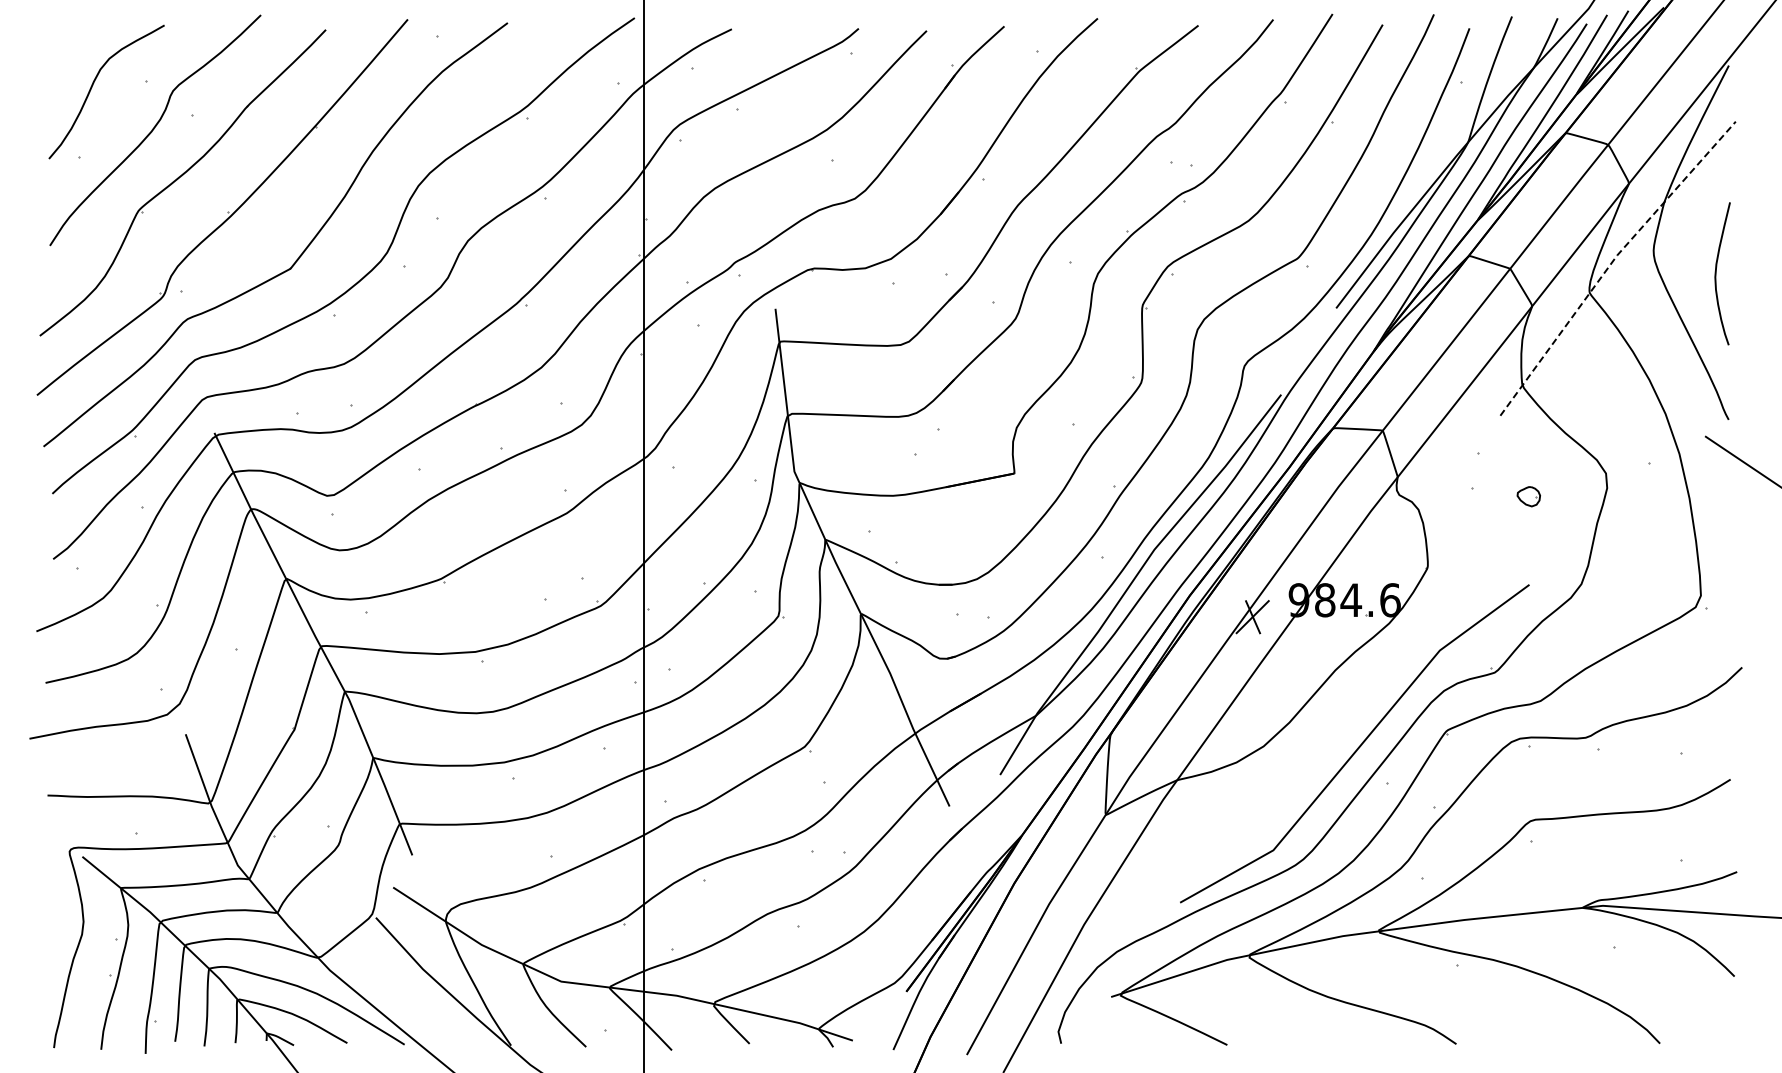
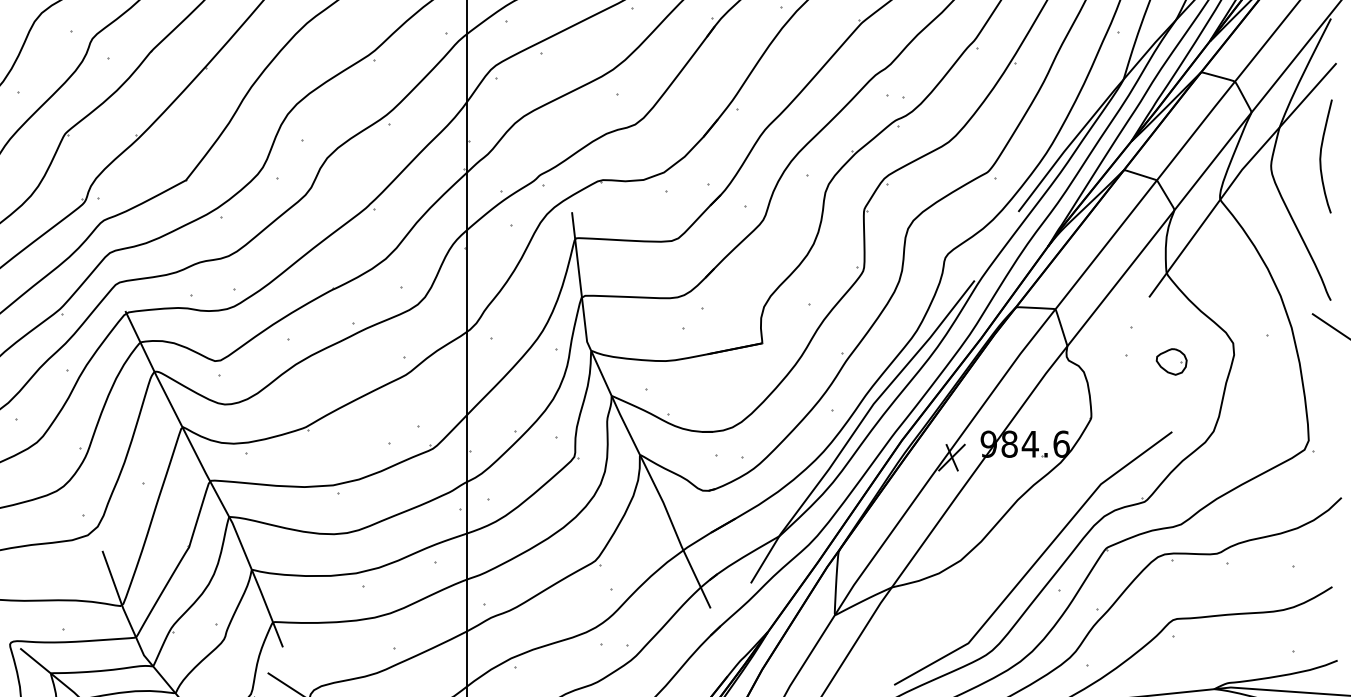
line: (1611, 262) -> (1237, 175), dashed -> solid
curve: (1716, 273) -> (1321, 156), moved
part: (1528, 496) -> (1171, 361), size x1.67

